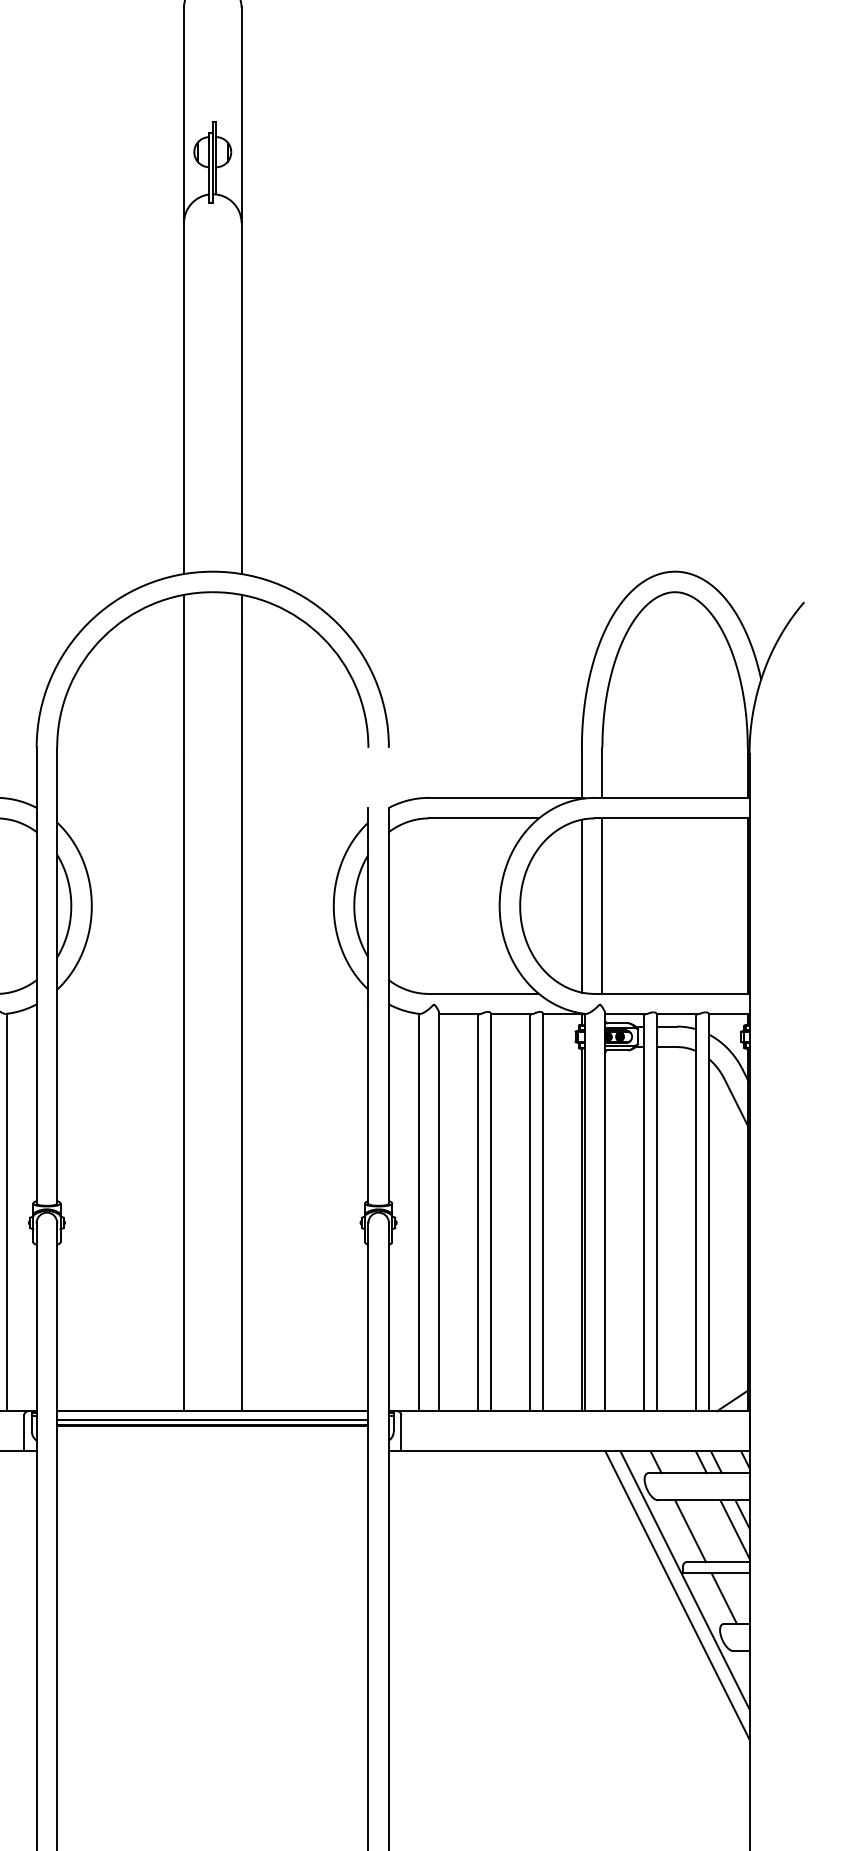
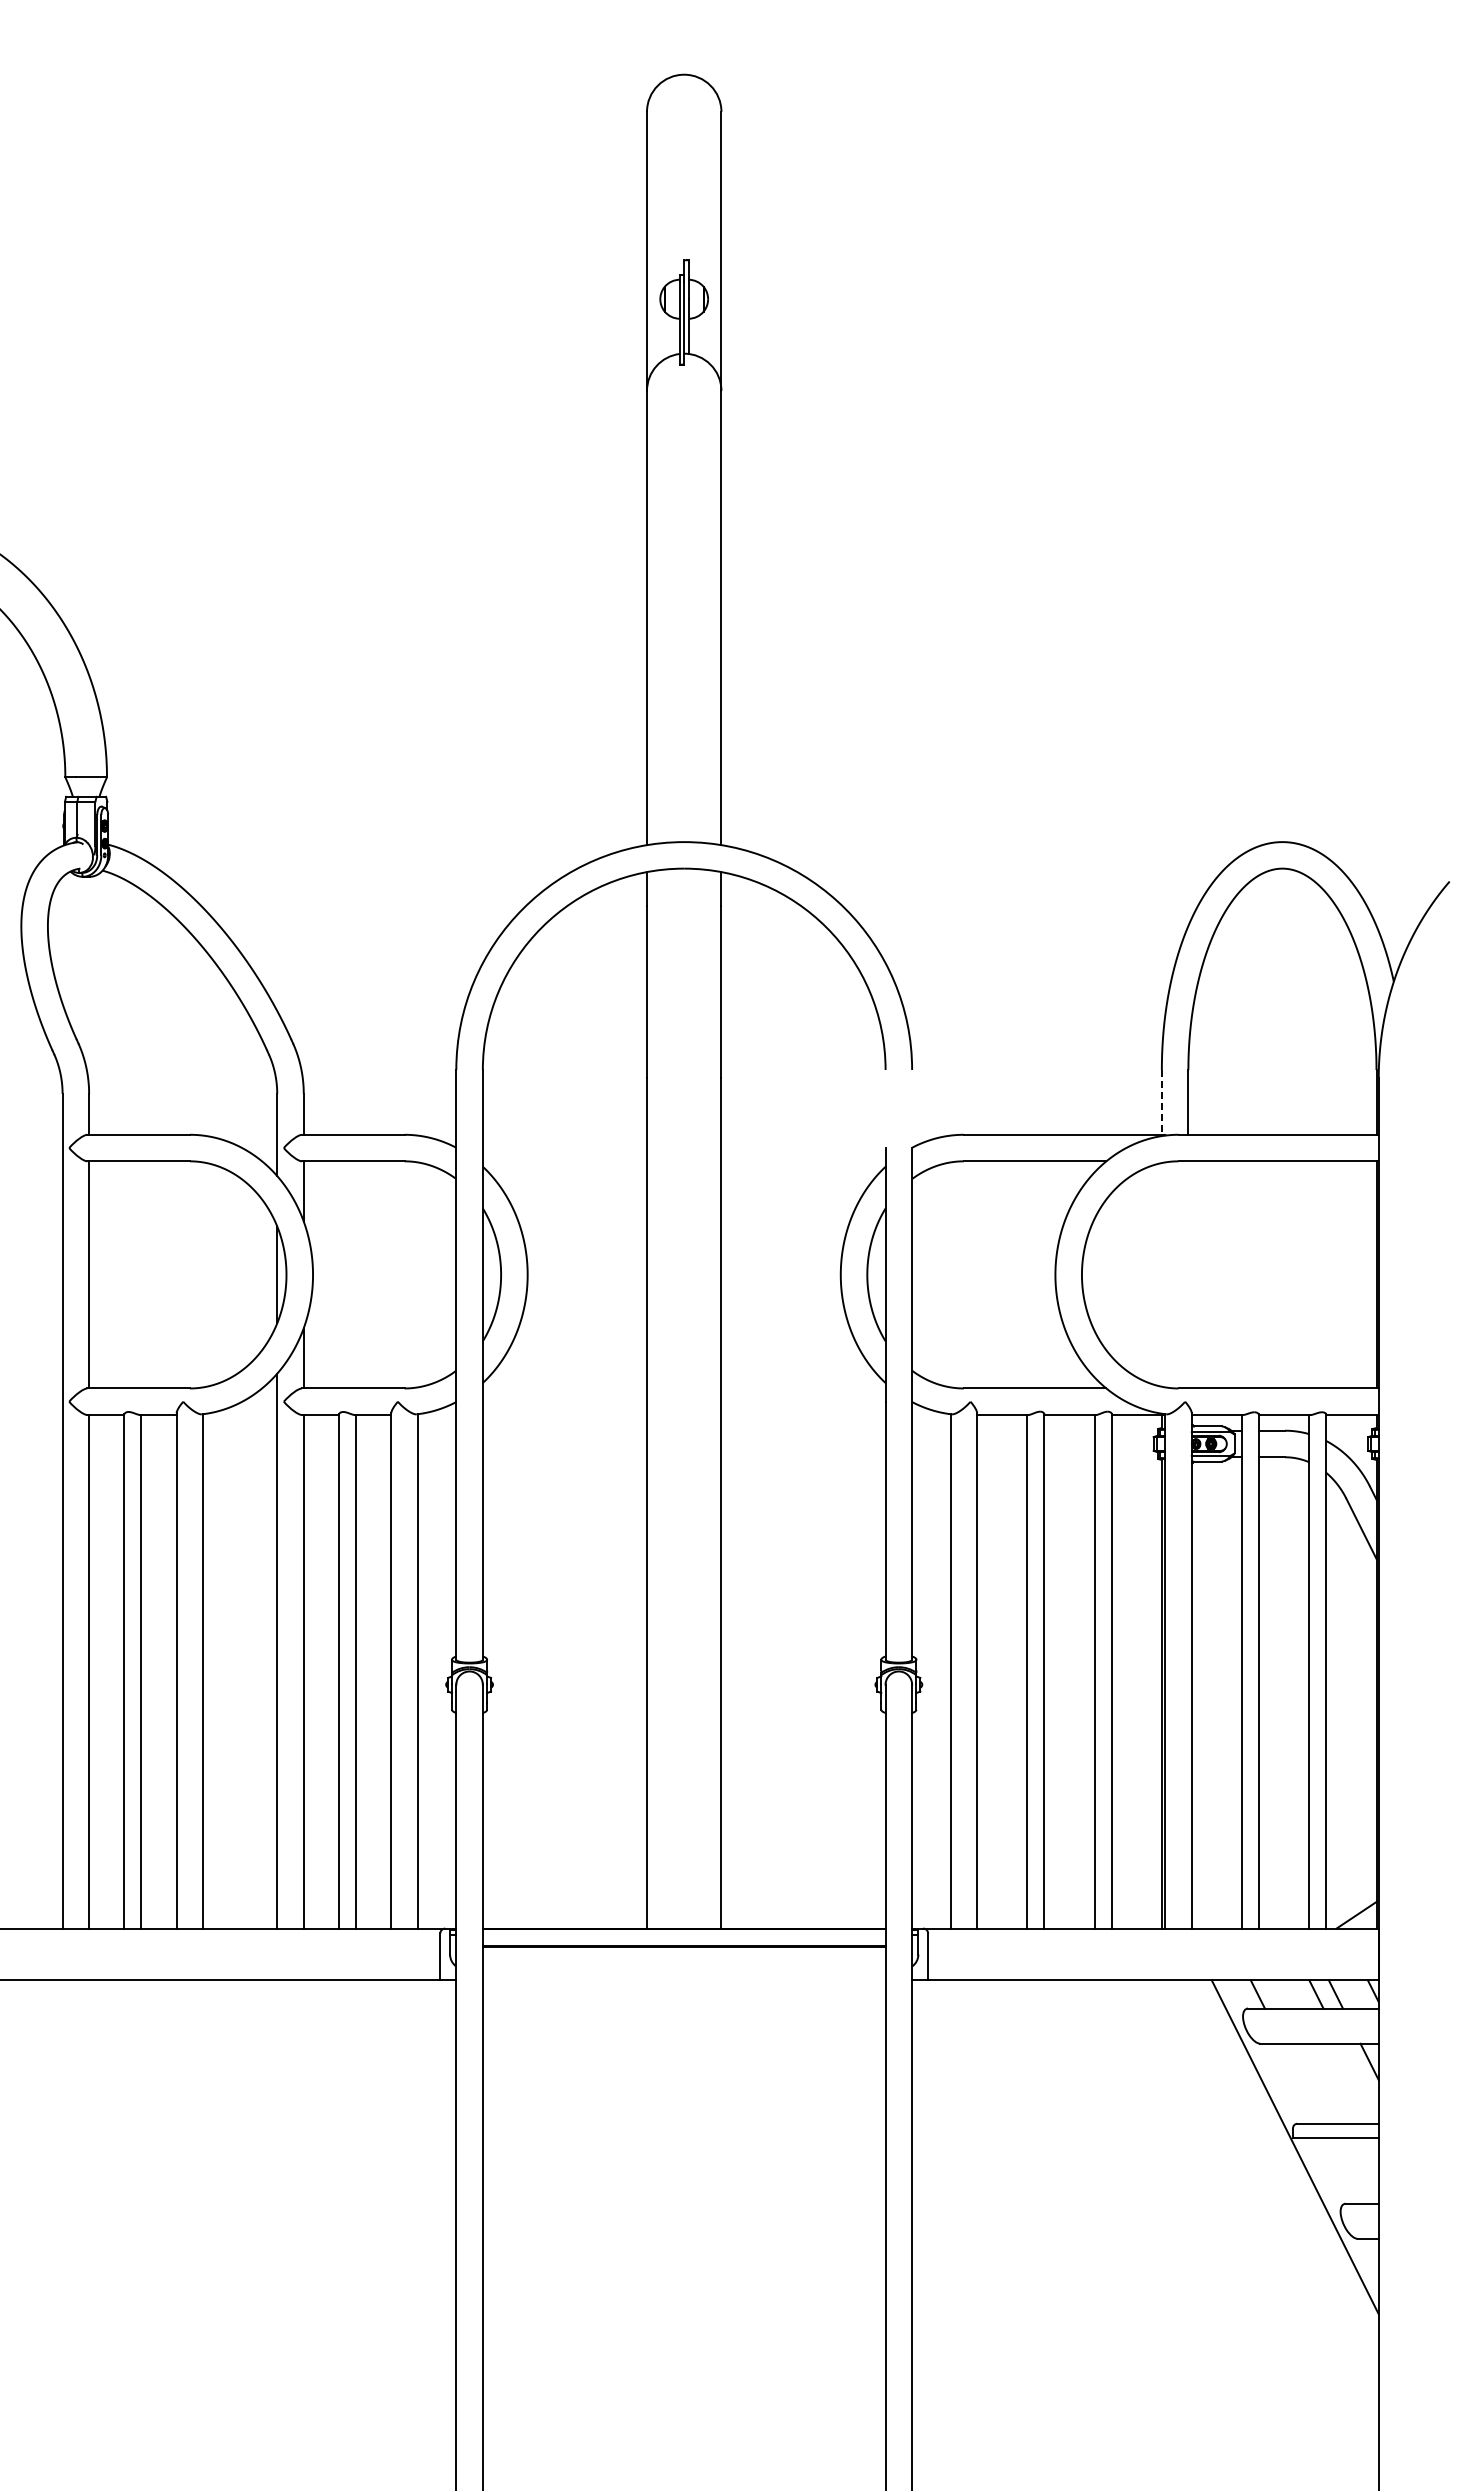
line: (581, 772) -> (1161, 1102), solid -> dashed
line: (581, 905) -> (1161, 1274), removed
line: (602, 905) -> (1188, 1274), removed
line: (212, 1420) -> (683, 1940), removed
line: (734, 1529) -> (1359, 2081), removed
line: (690, 1531) -> (1302, 2083), removed
line: (677, 1595) -> (1285, 2166), removed
line: (723, 1598) -> (1345, 2170), removed

